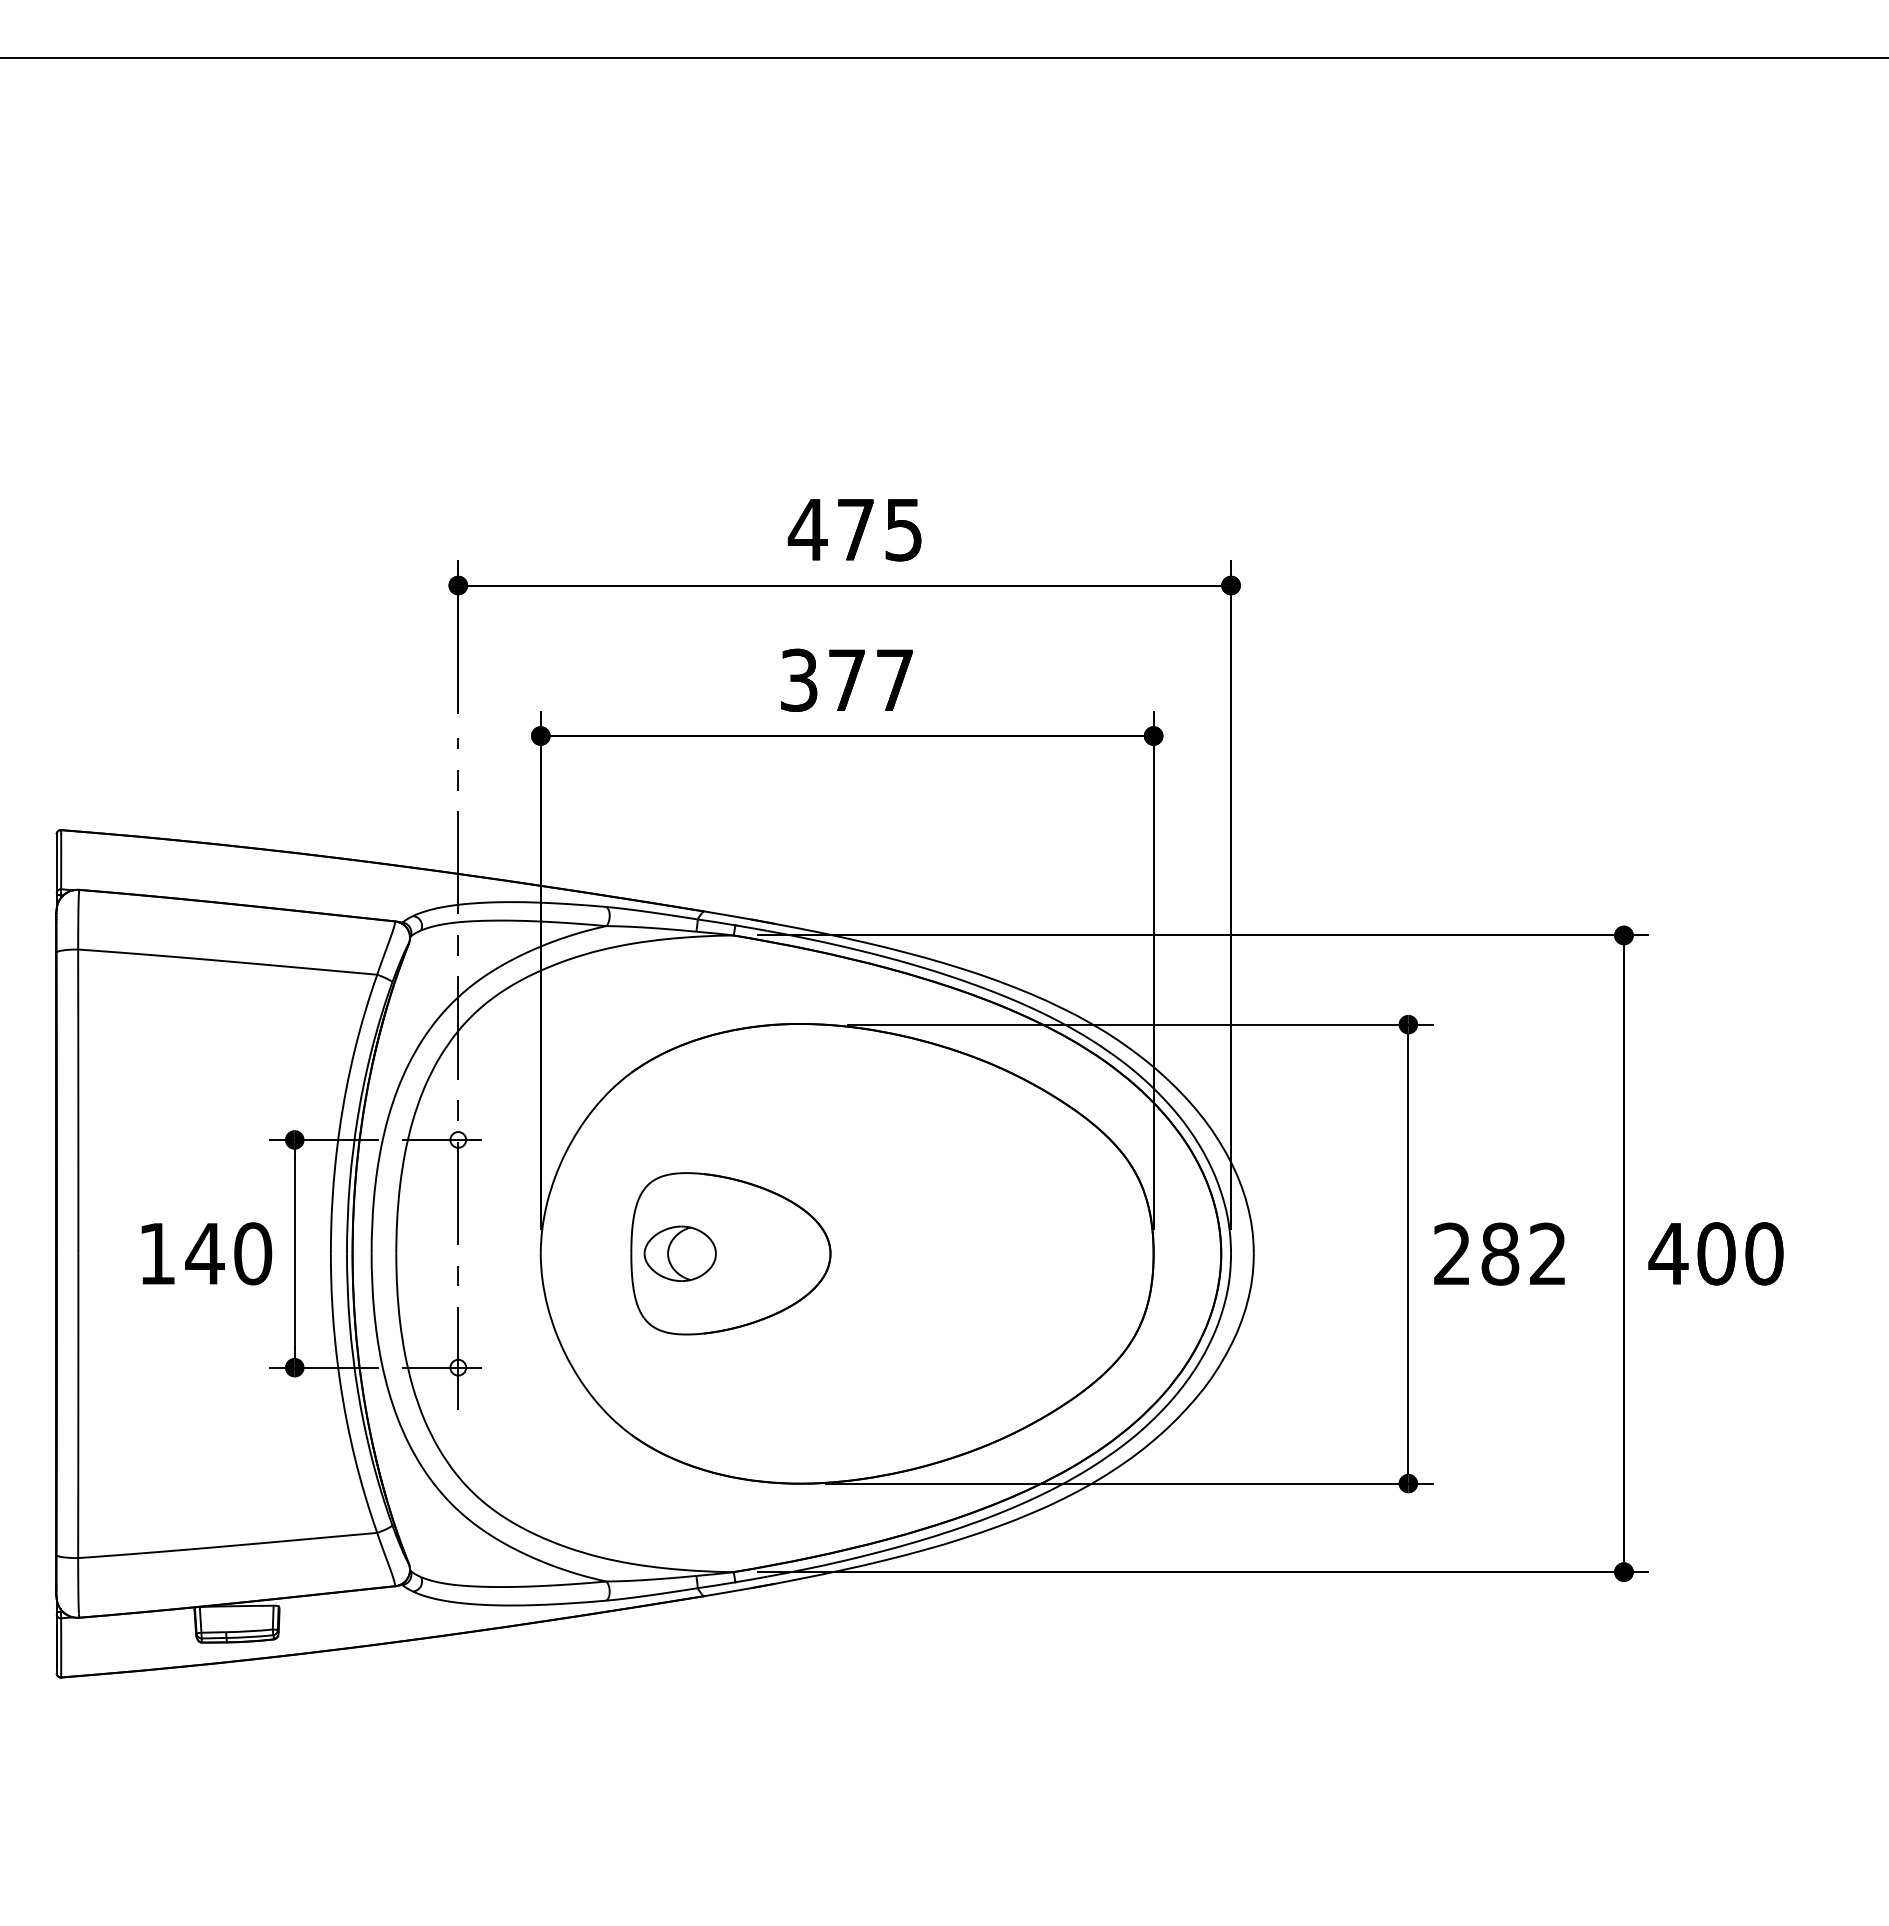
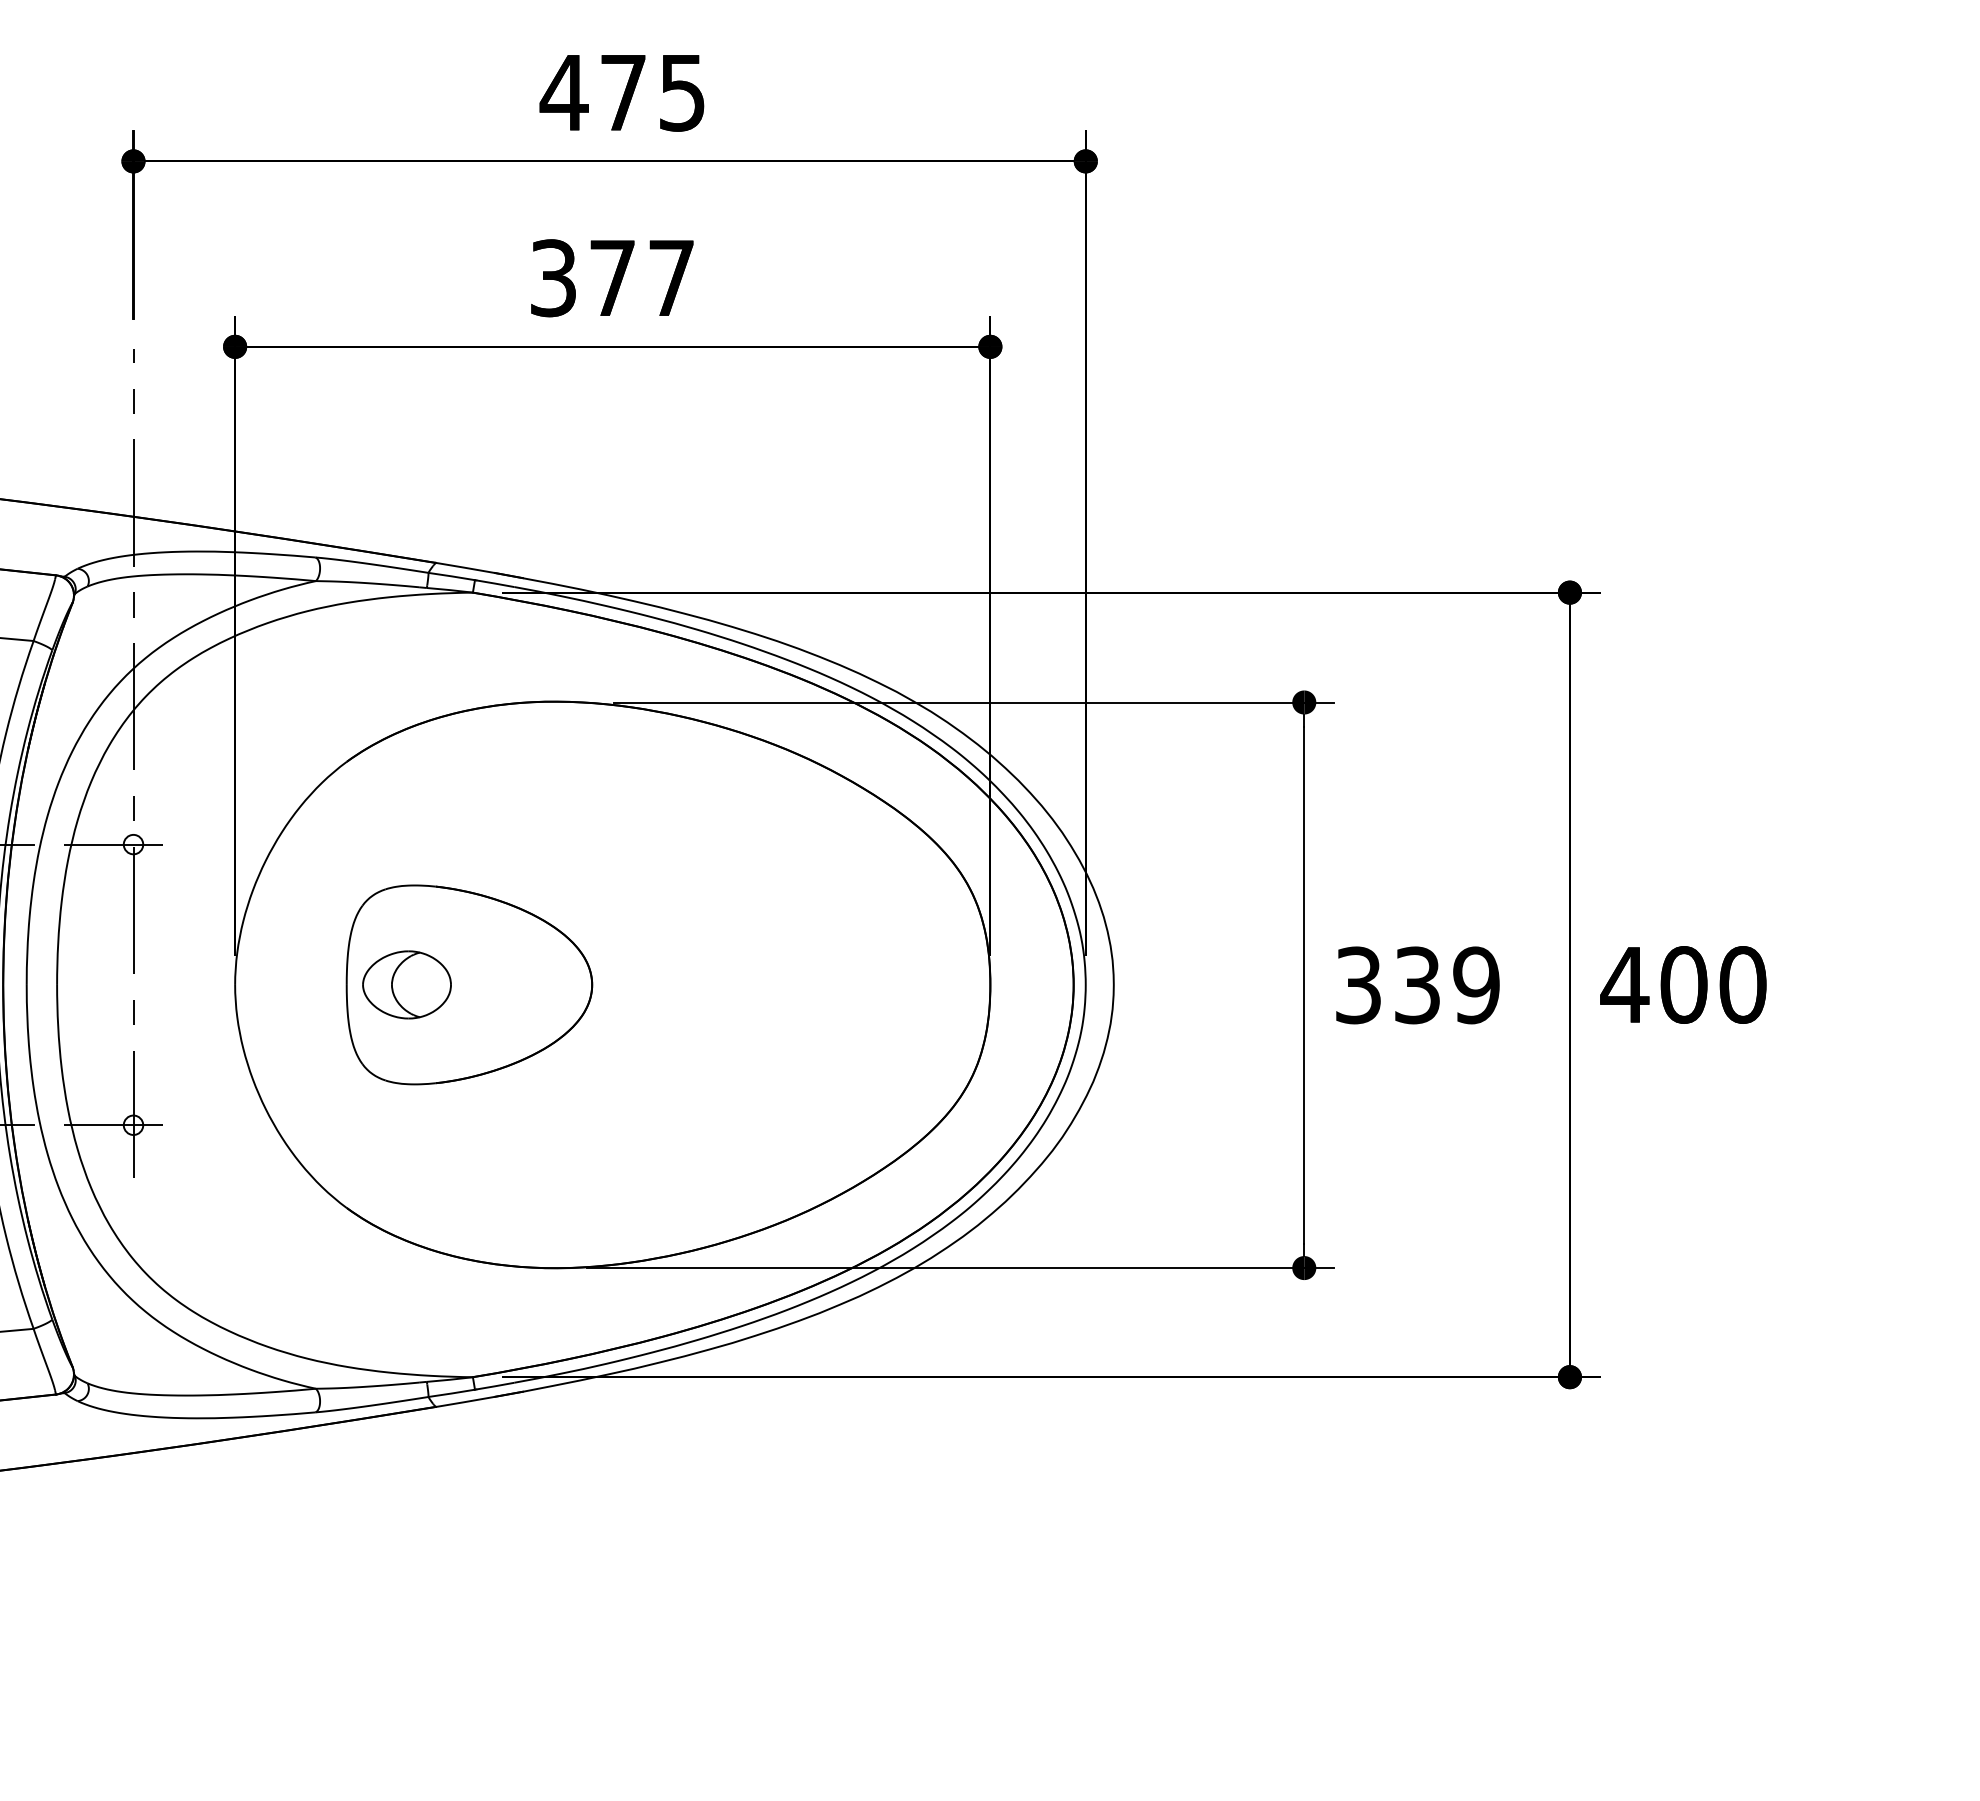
text: (1500, 1253) -> (1417, 984), 282 -> 339

